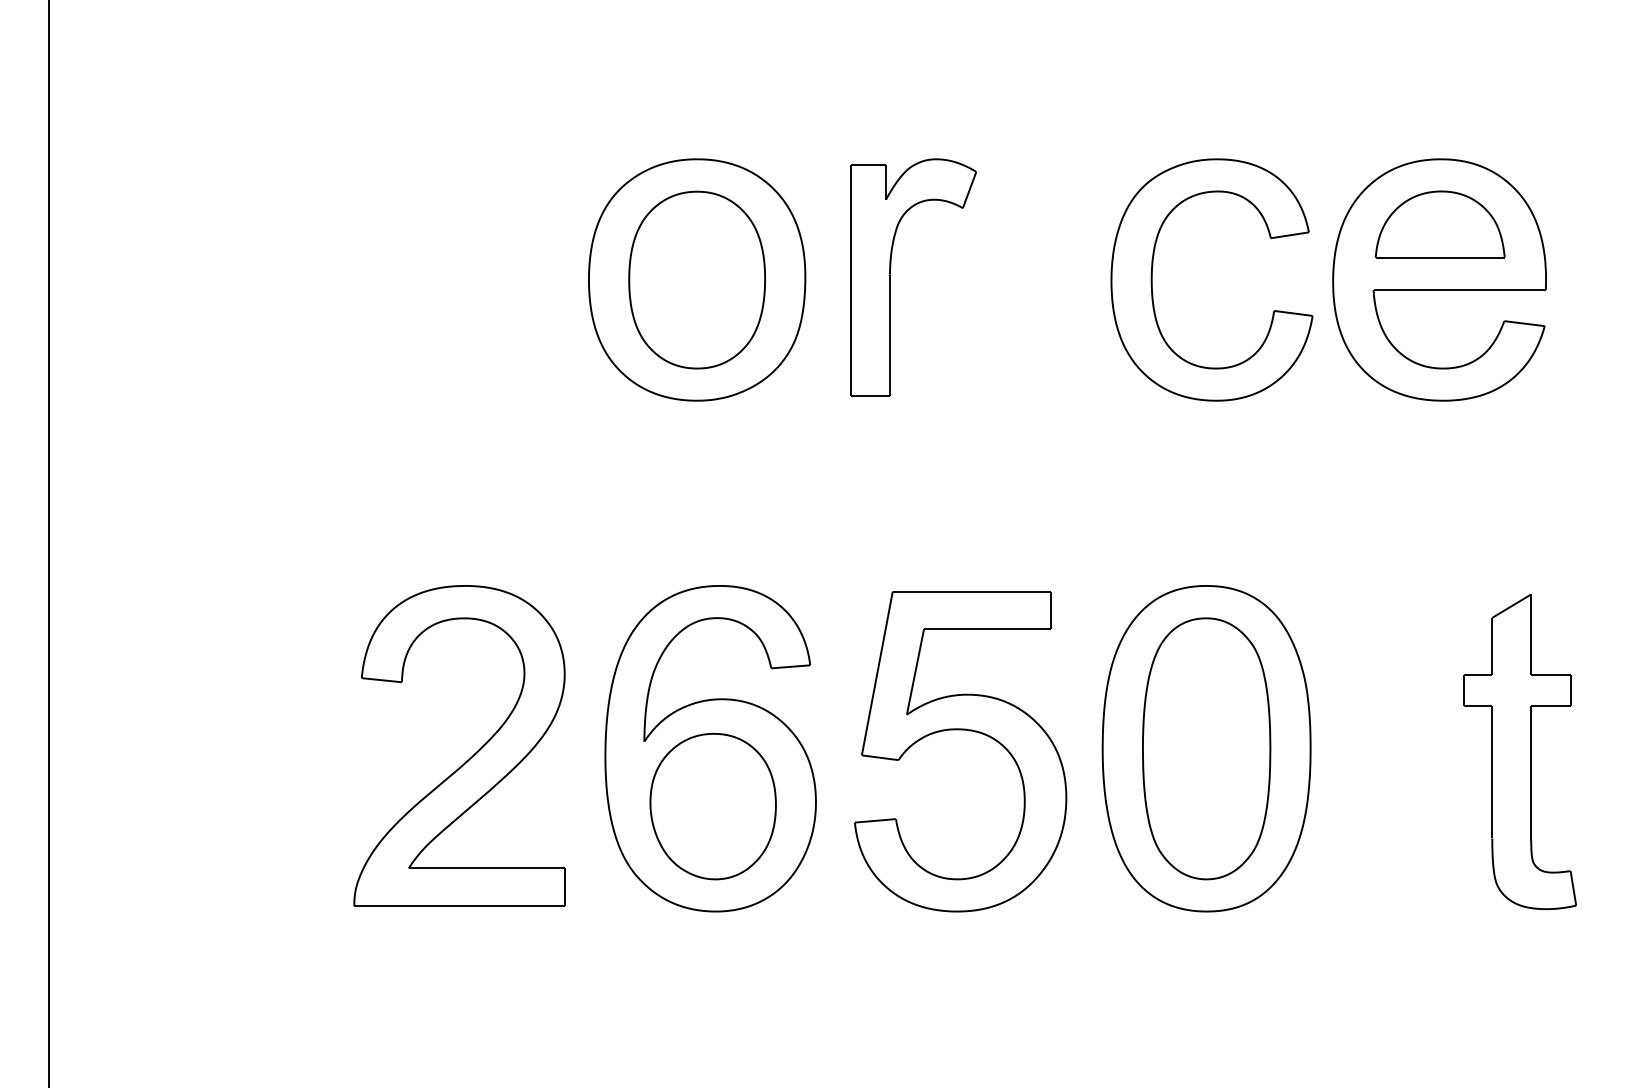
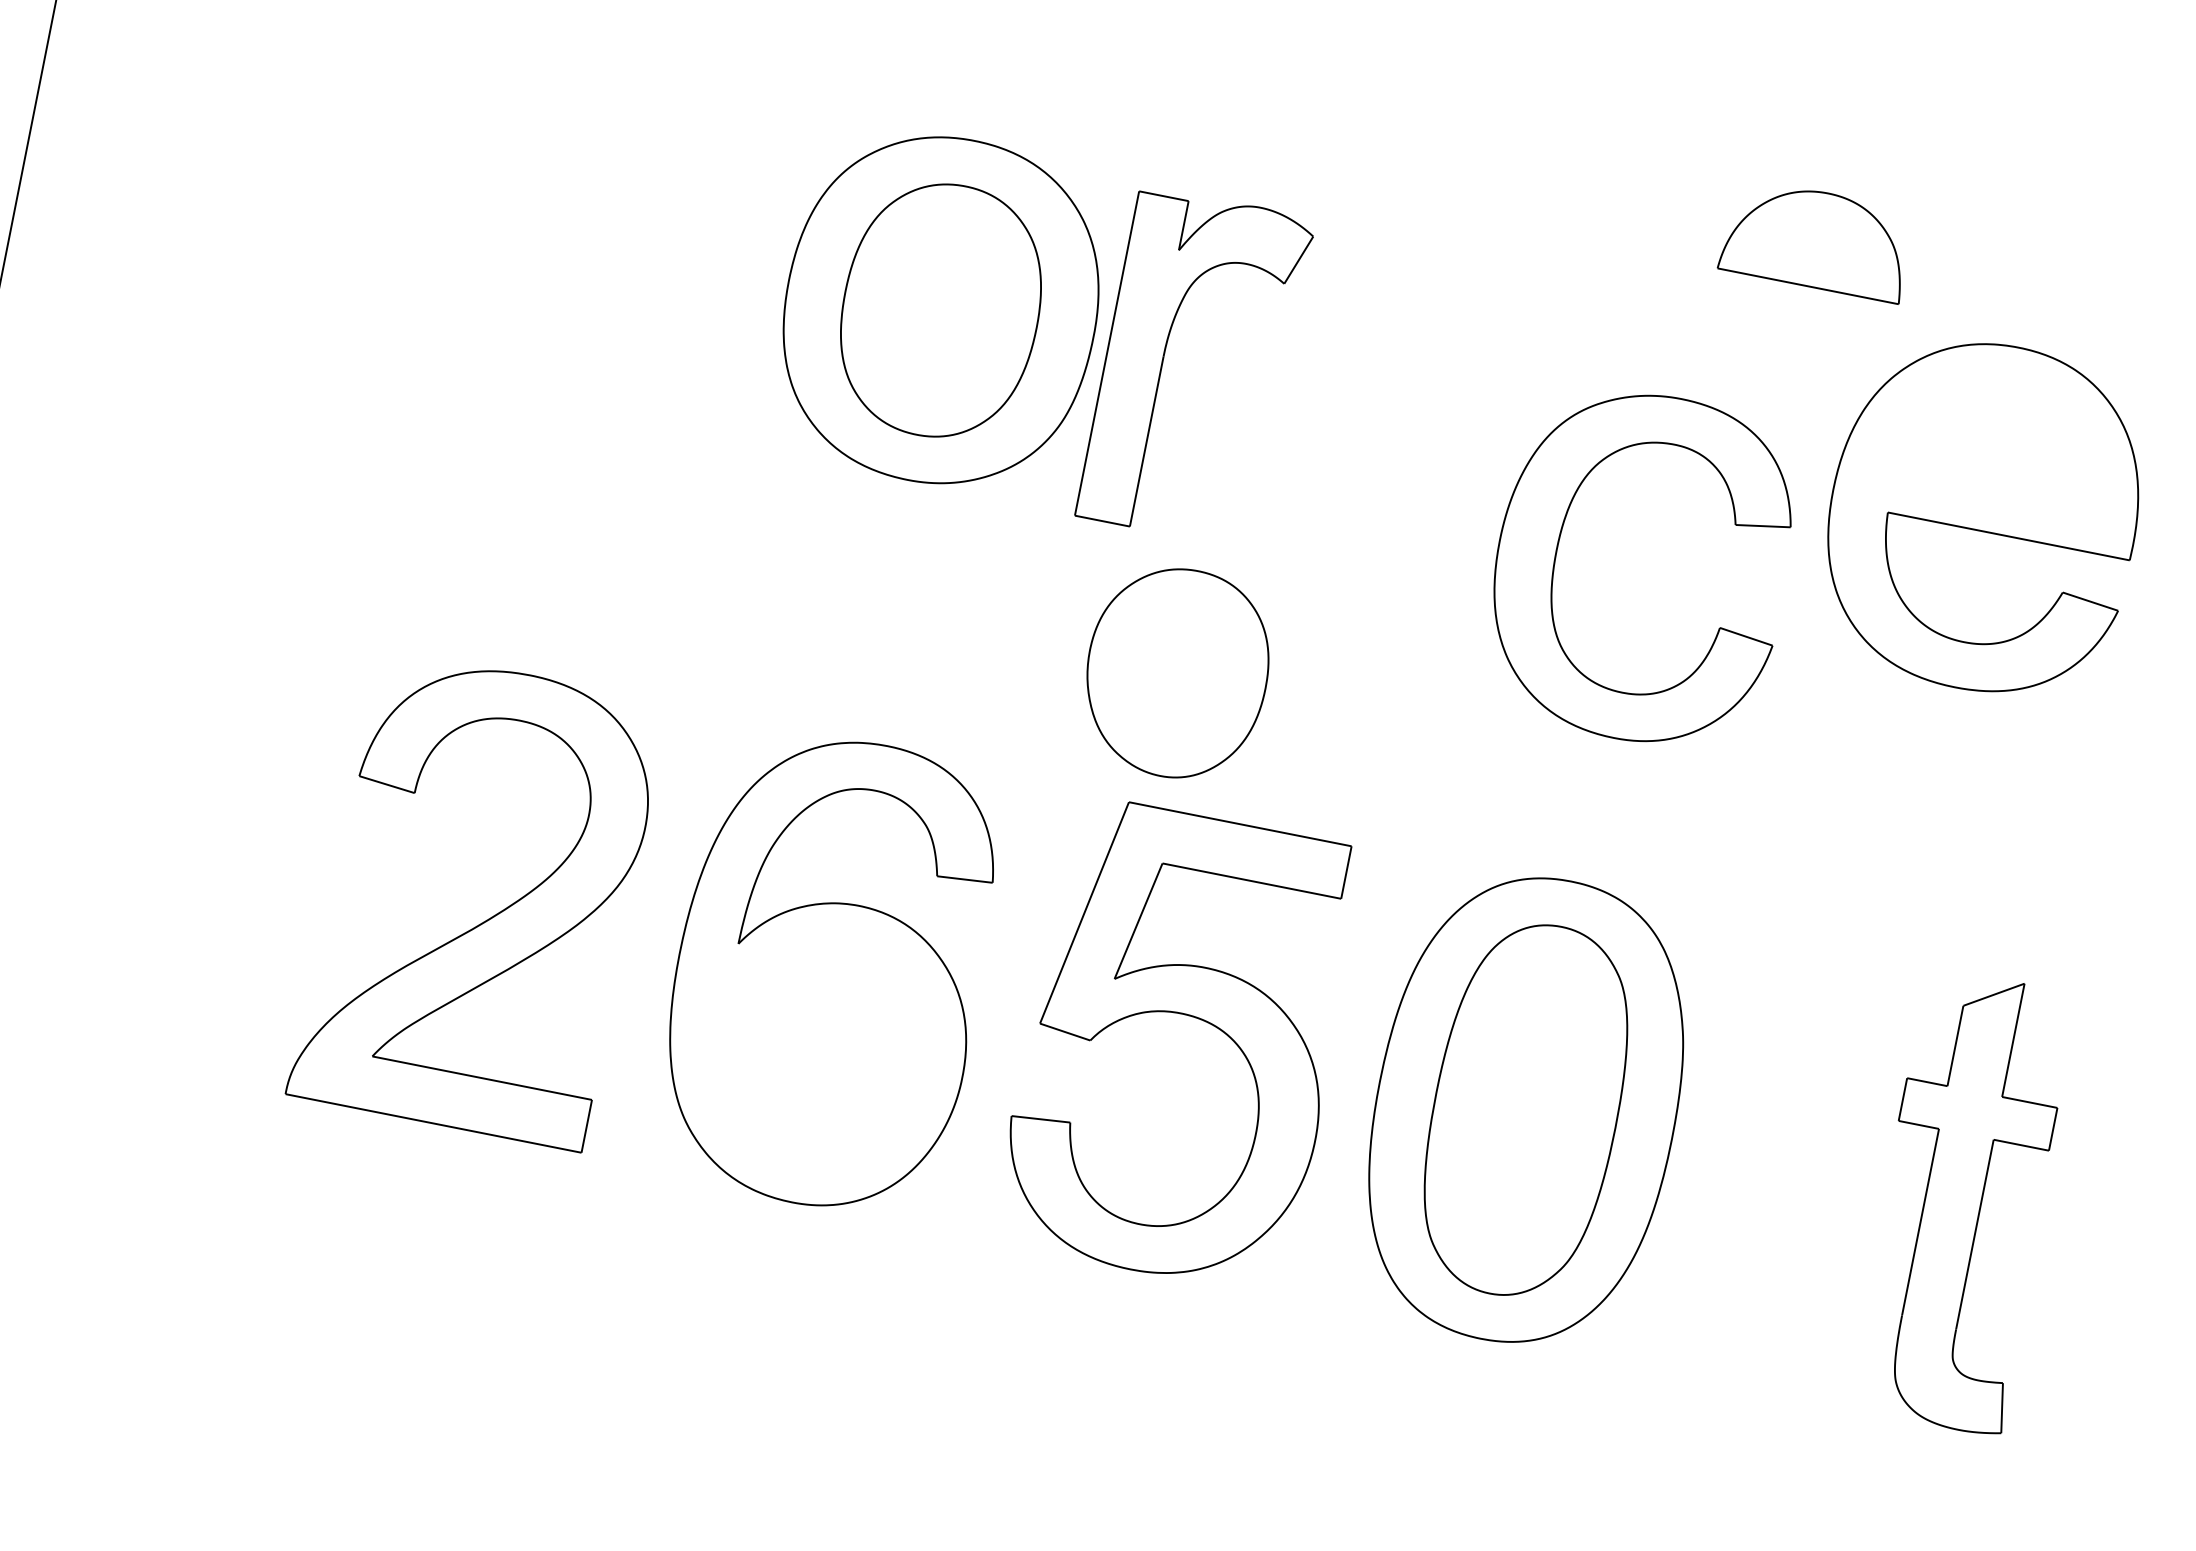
part: (1439, 224) -> (1816, 239), moved
part: (890, 277) -> (1163, 360), moved
part: (1152, 279) -> (1557, 549), moved
part: (712, 806) -> (1176, 672), moved

